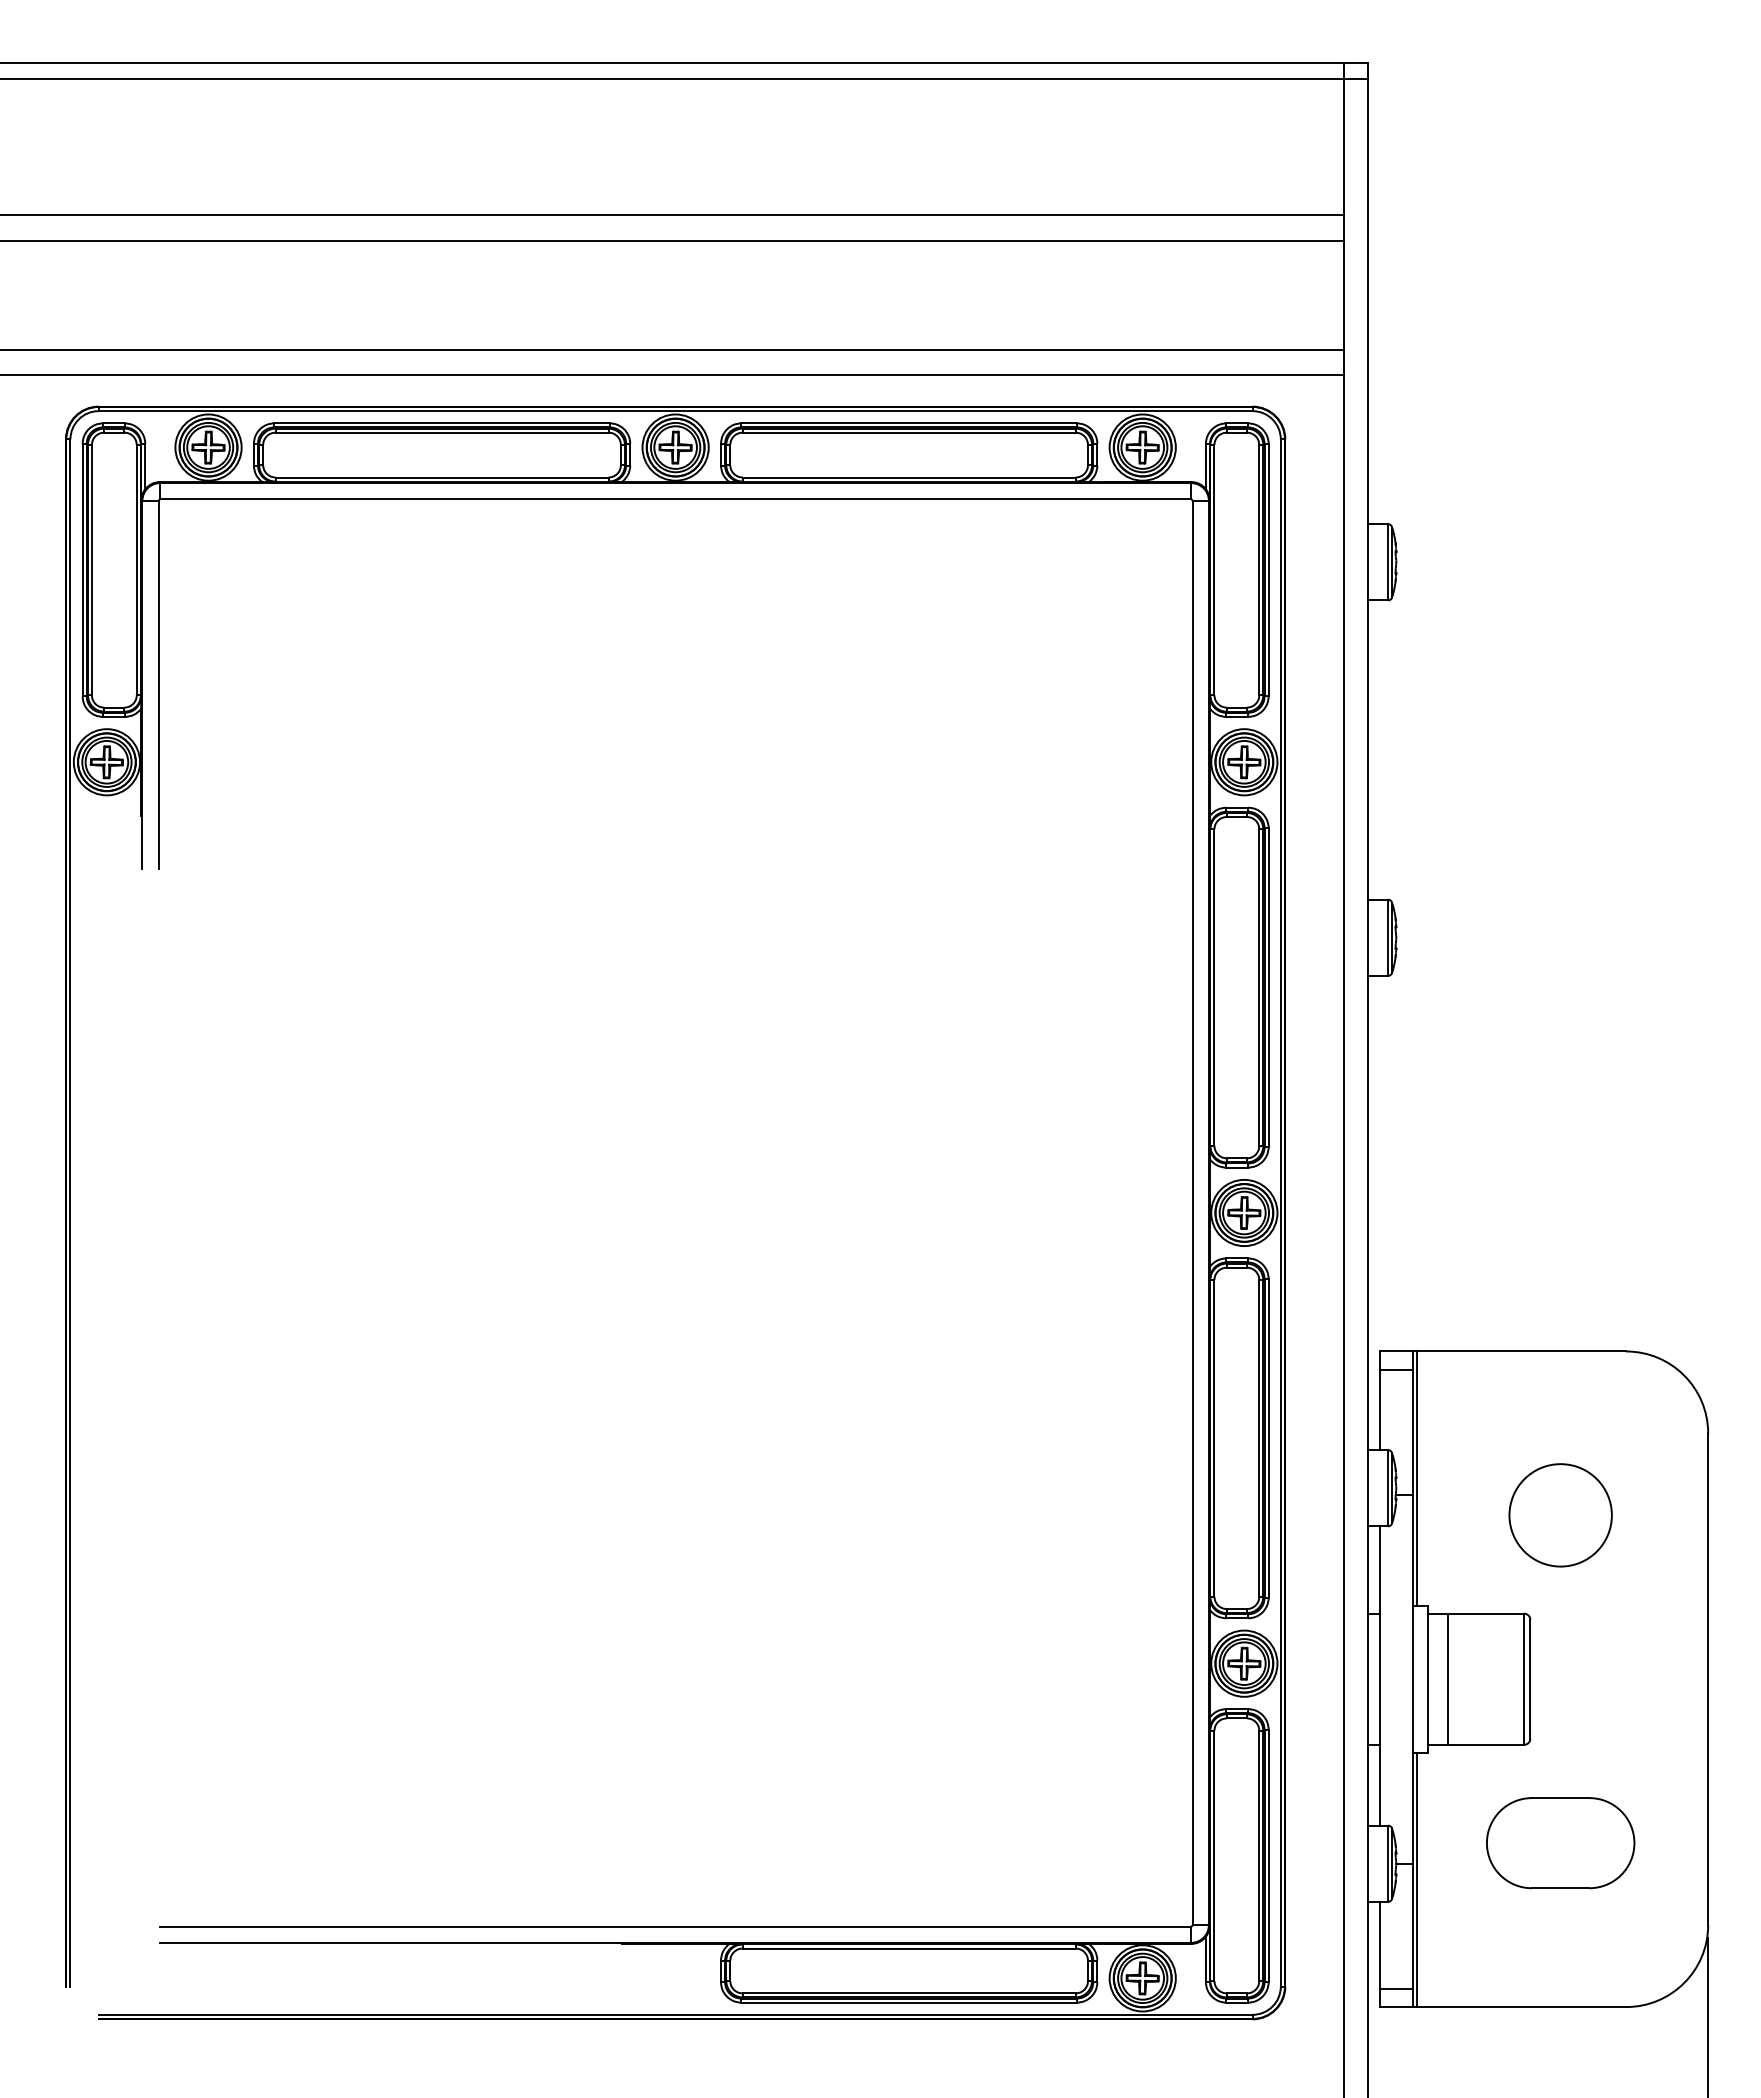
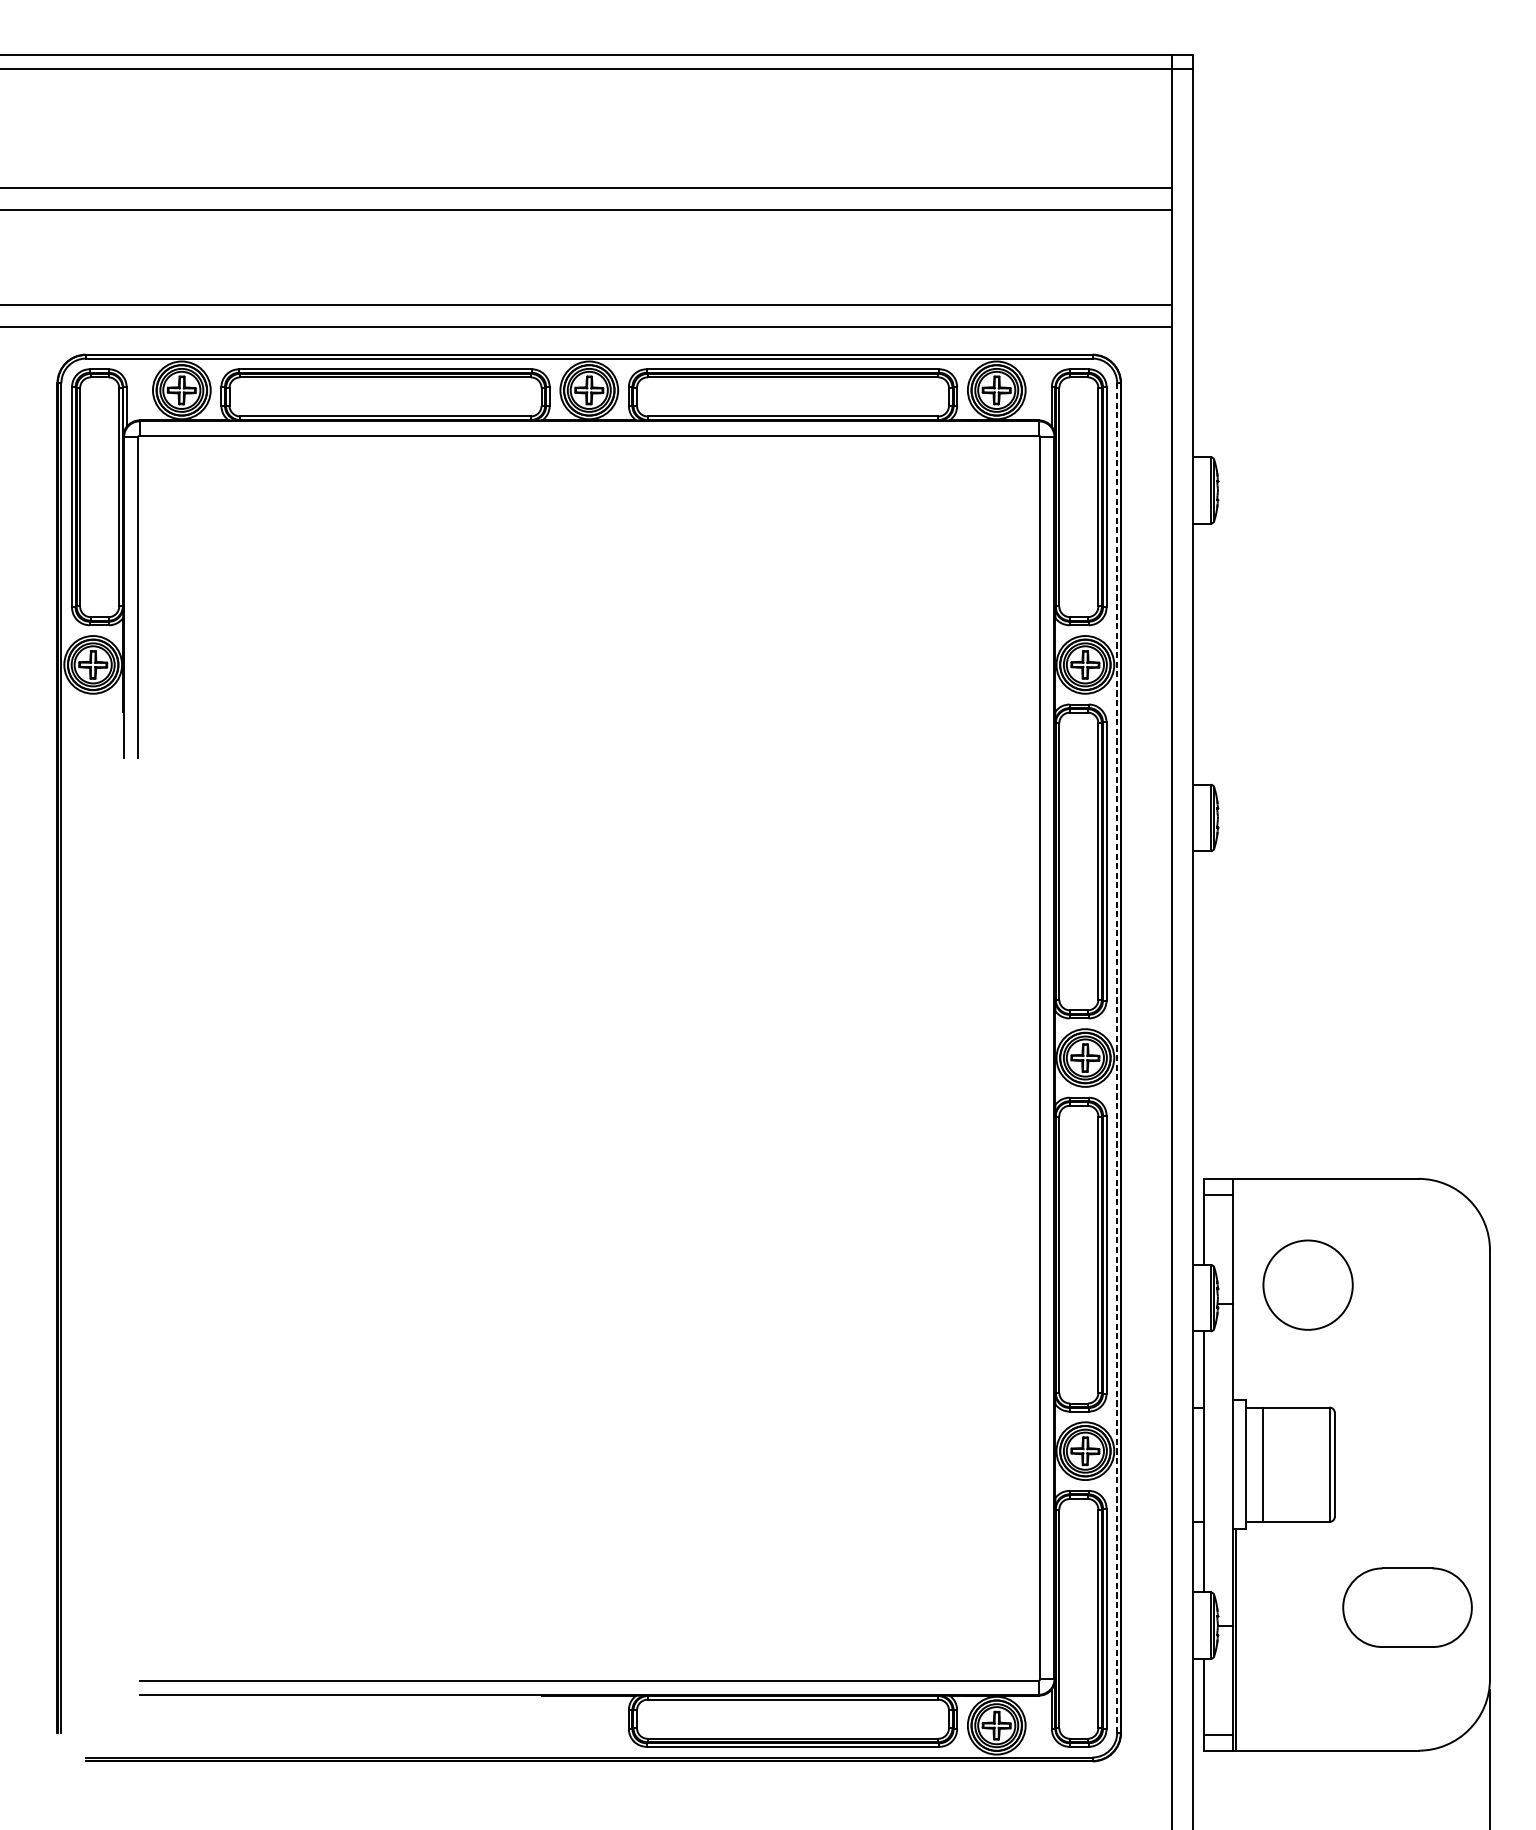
line: (1280, 1212) -> (1116, 1057), solid -> dashed
line: (1417, 1478) -> (1236, 1289), removed
circle: (1560, 1515) -> (1307, 1285), moved
part: (1560, 1843) -> (1407, 1608), moved

